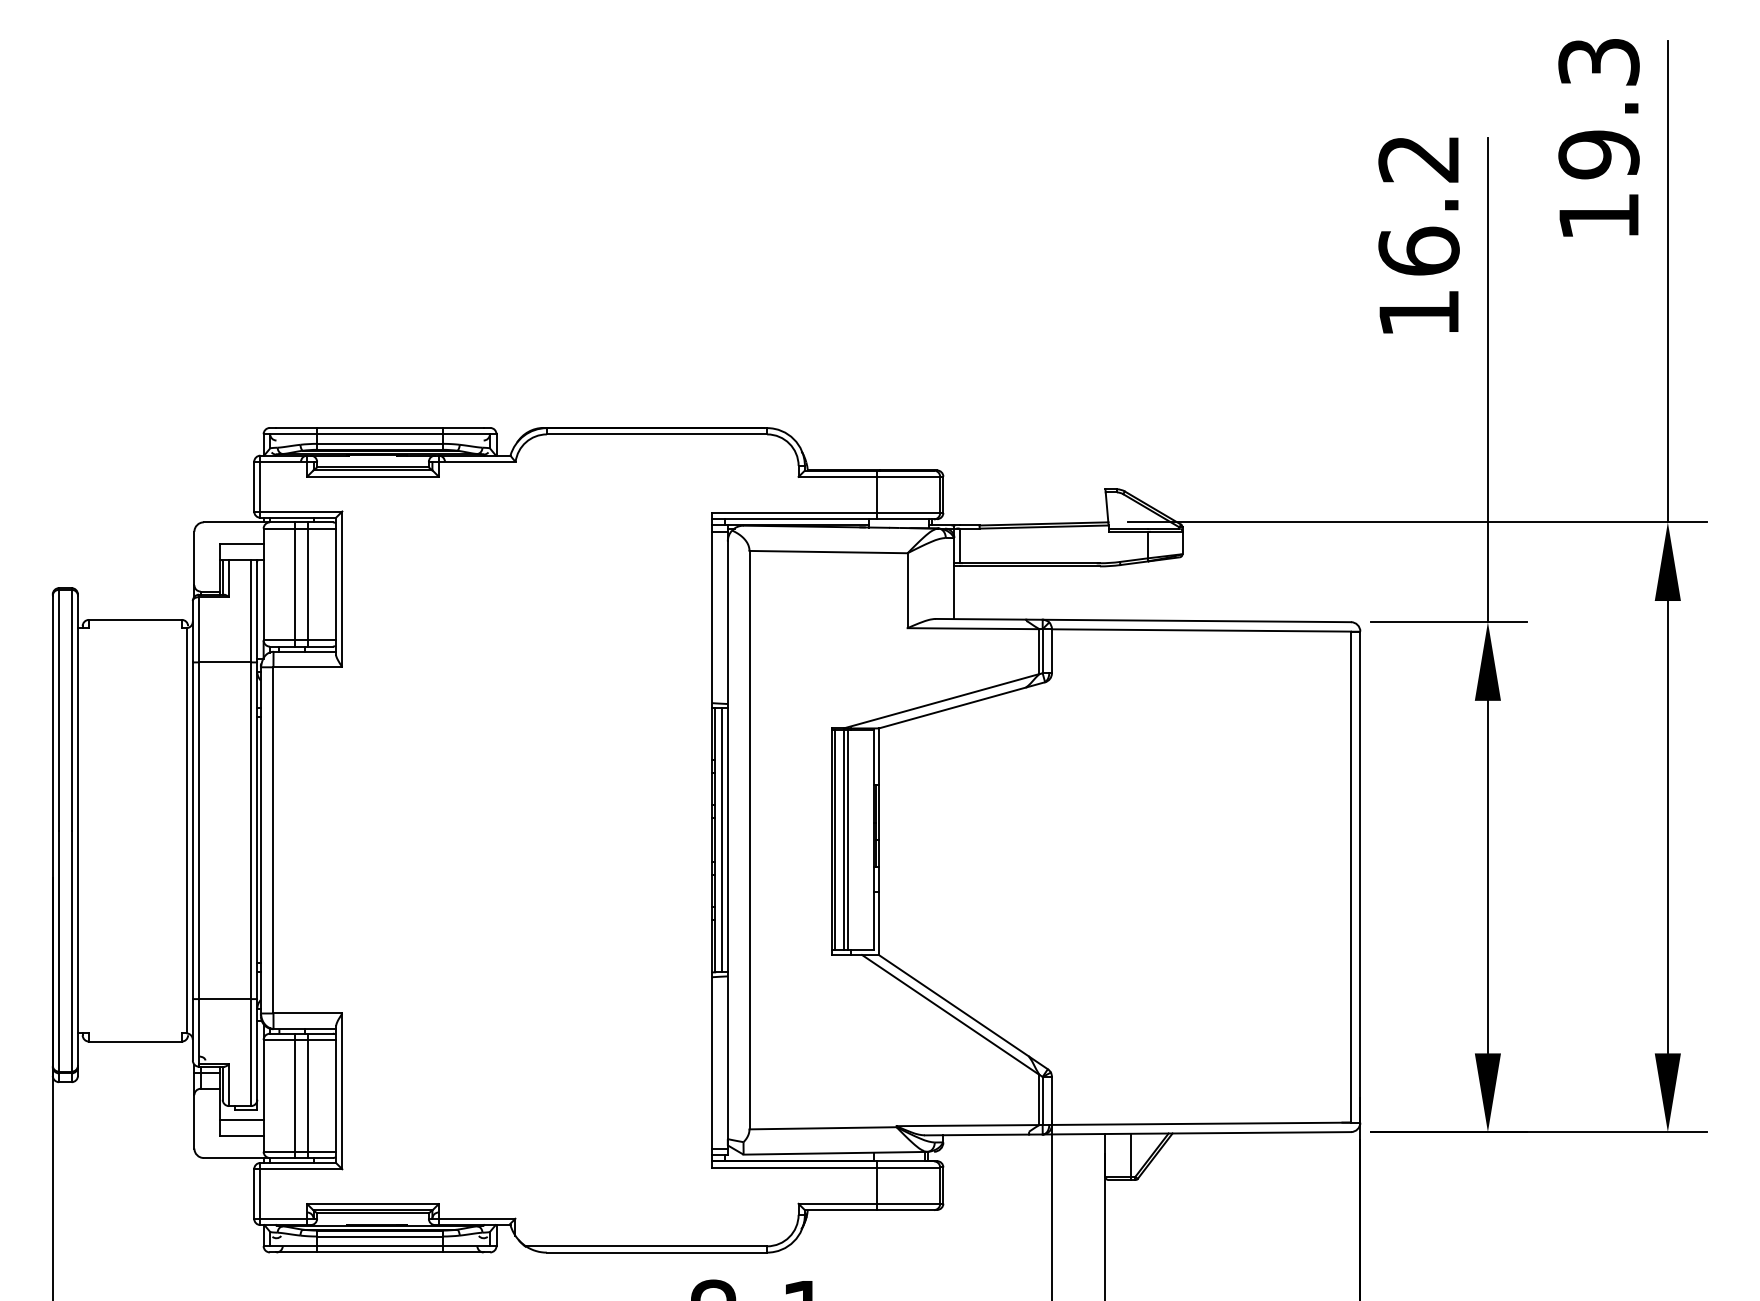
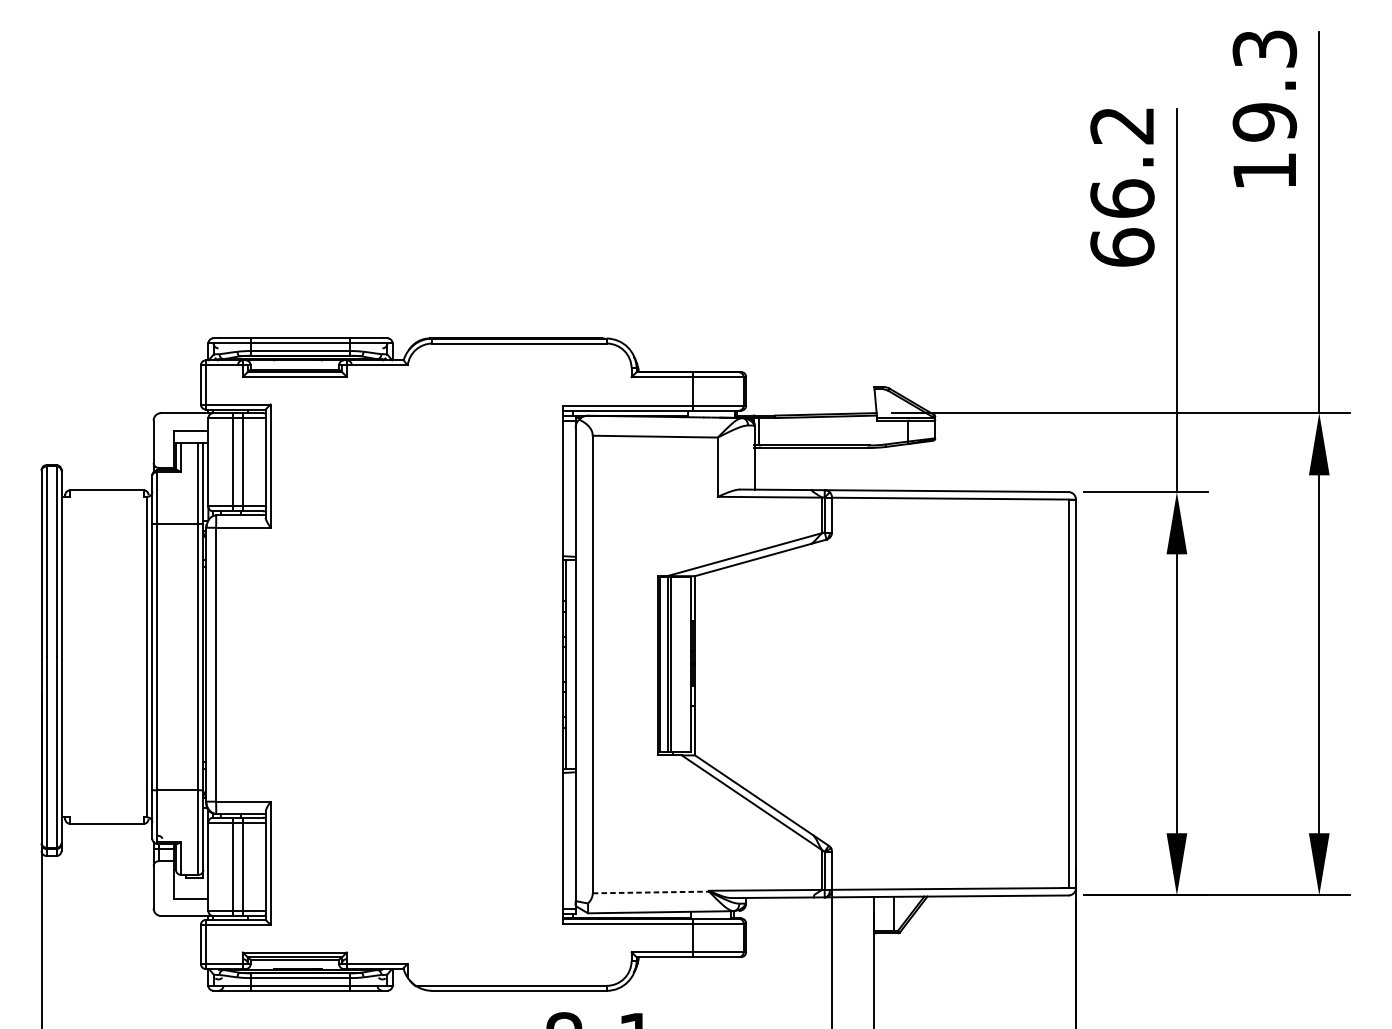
text: (1418, 312) -> (1122, 247), 16.2 -> 66.2
line: (721, 840) -> (570, 664), removed
line: (241, 1120) -> (190, 886), removed
line: (823, 1128) -> (651, 892), solid -> dashed

